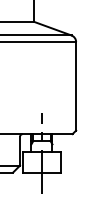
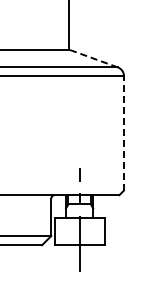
line: (52, 28) -> (93, 58), solid -> dashed
line: (75, 85) -> (123, 132), solid -> dashed

